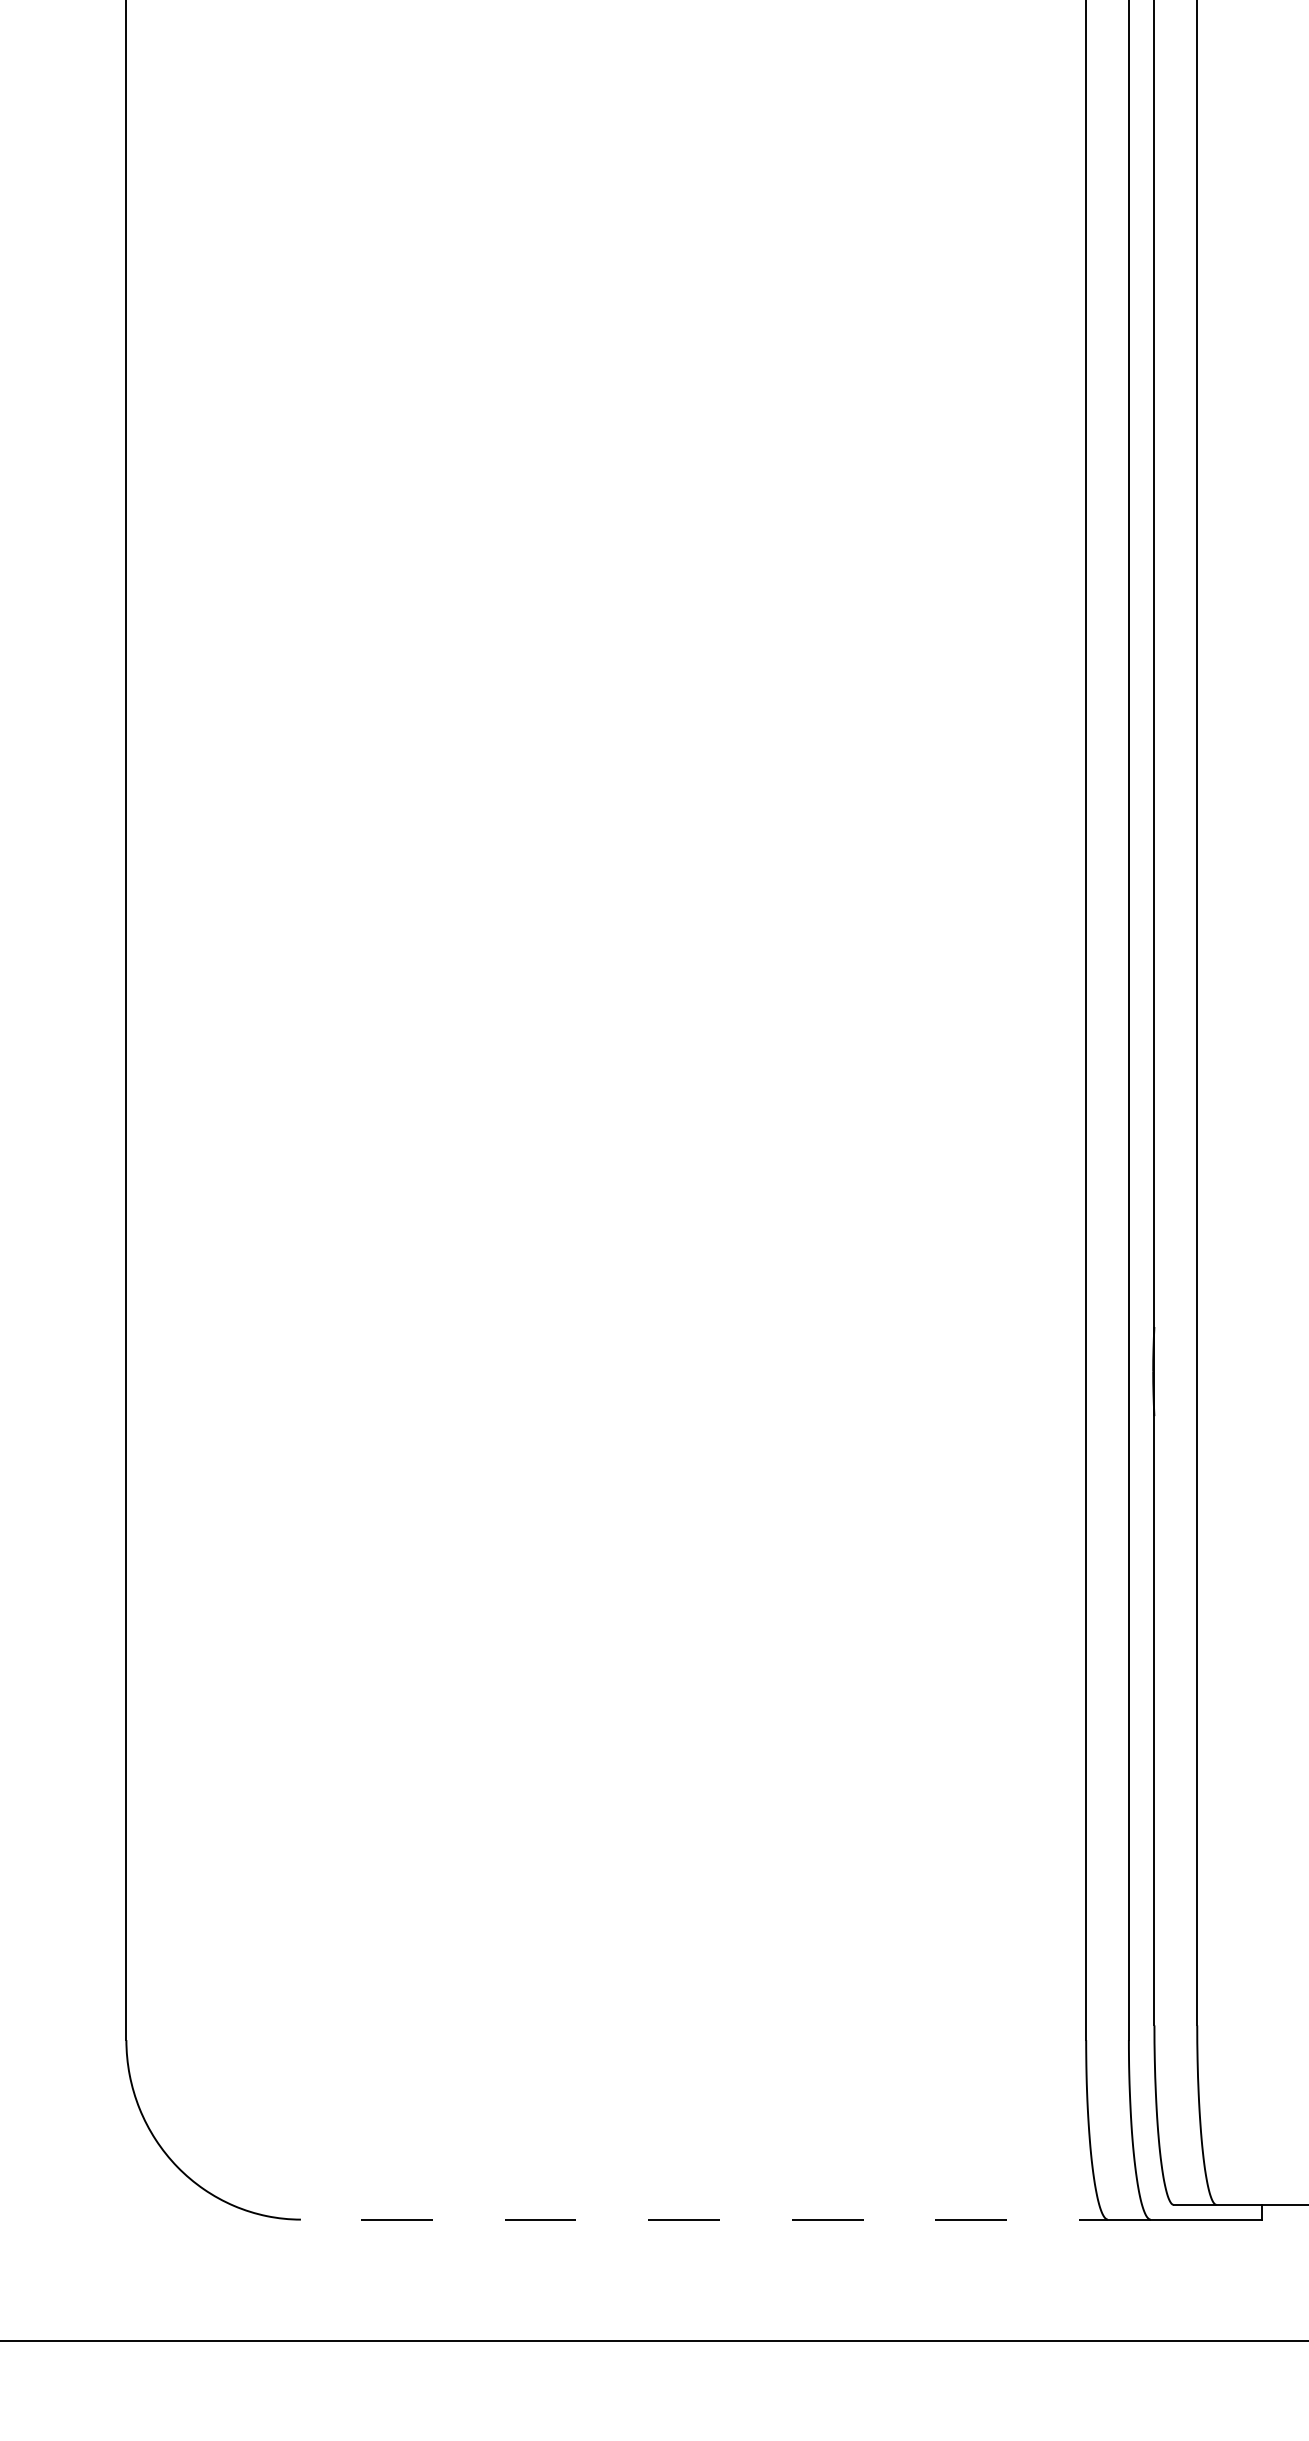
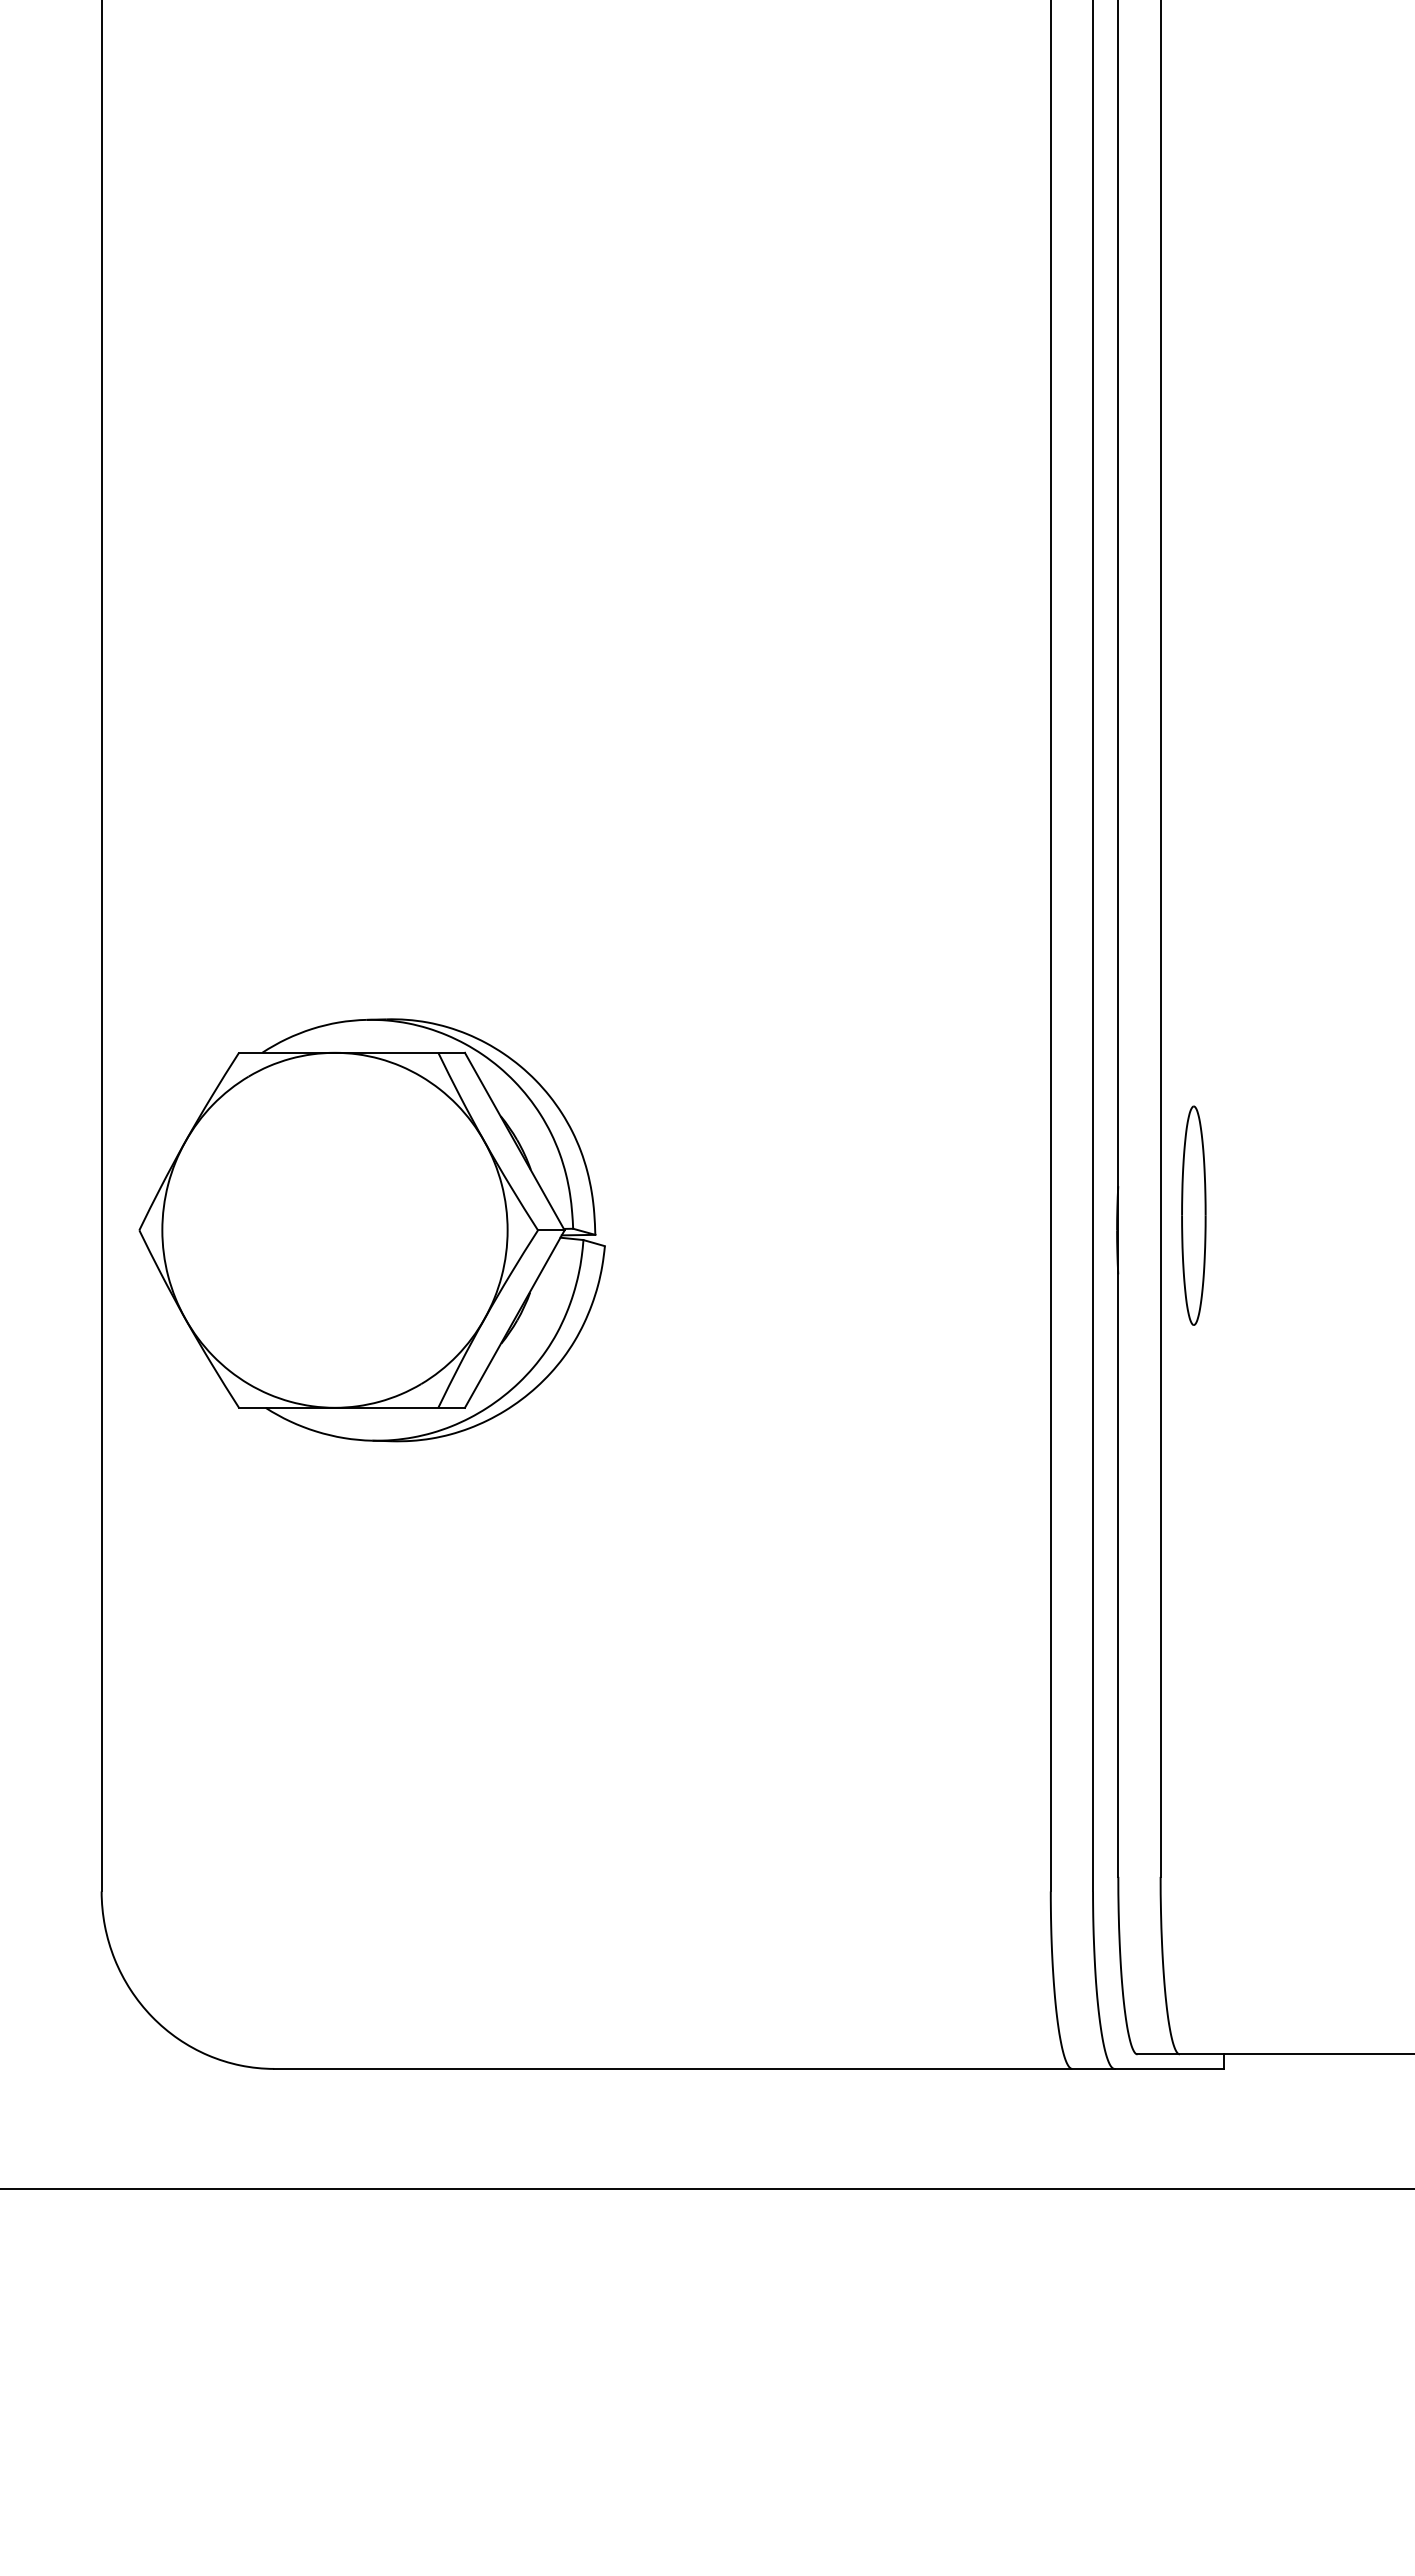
part: (1230, 1356) -> (1193, 1215), added
part: (399, 1371) -> (371, 1230), added
line: (724, 2219) -> (693, 2068), dashed -> solid

